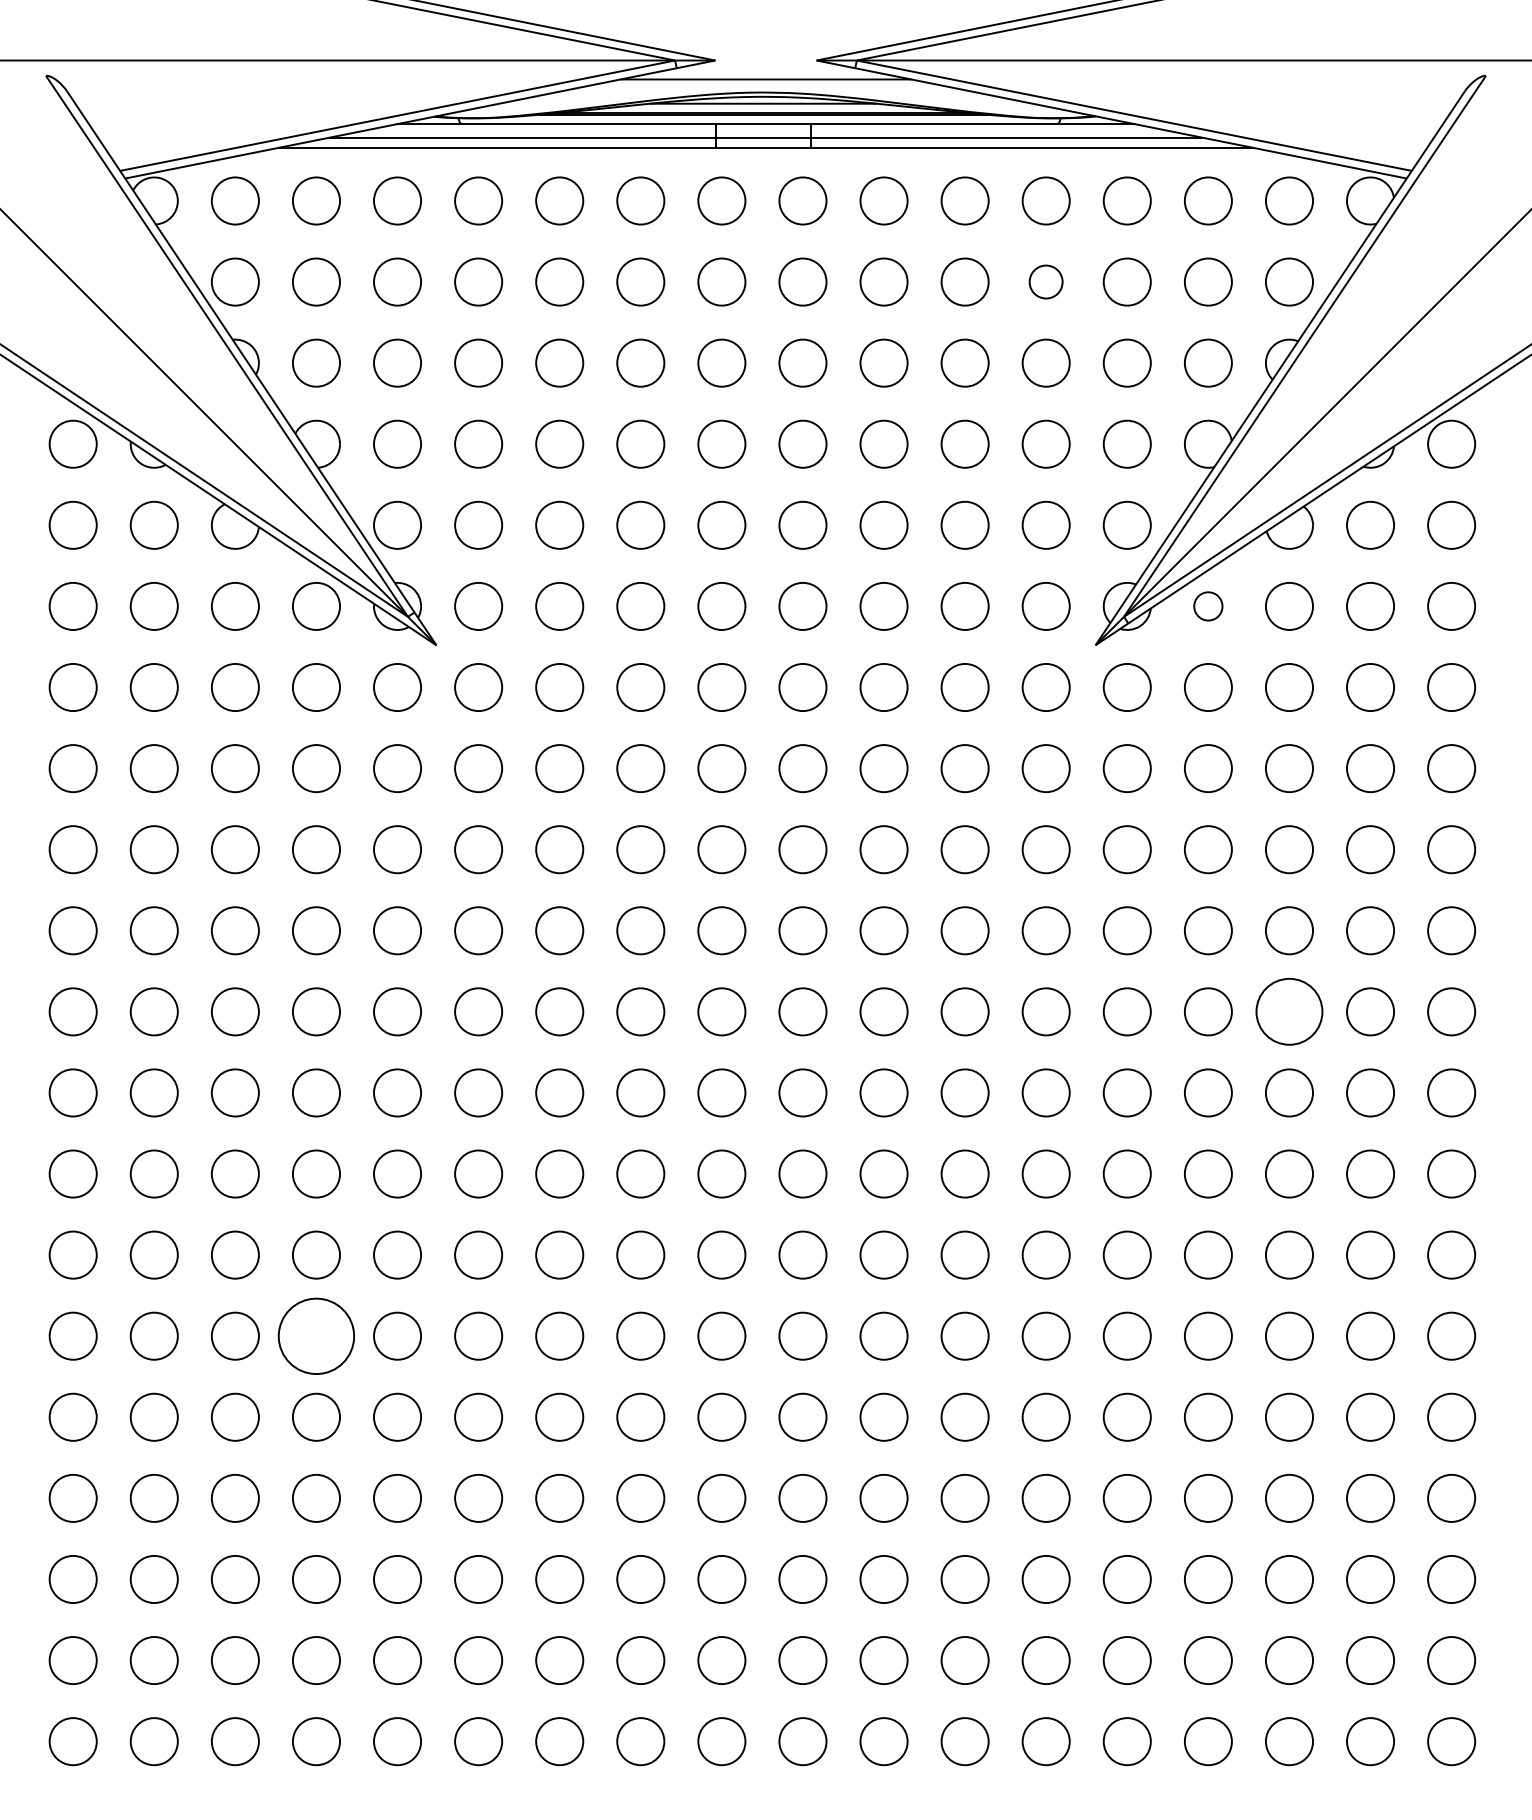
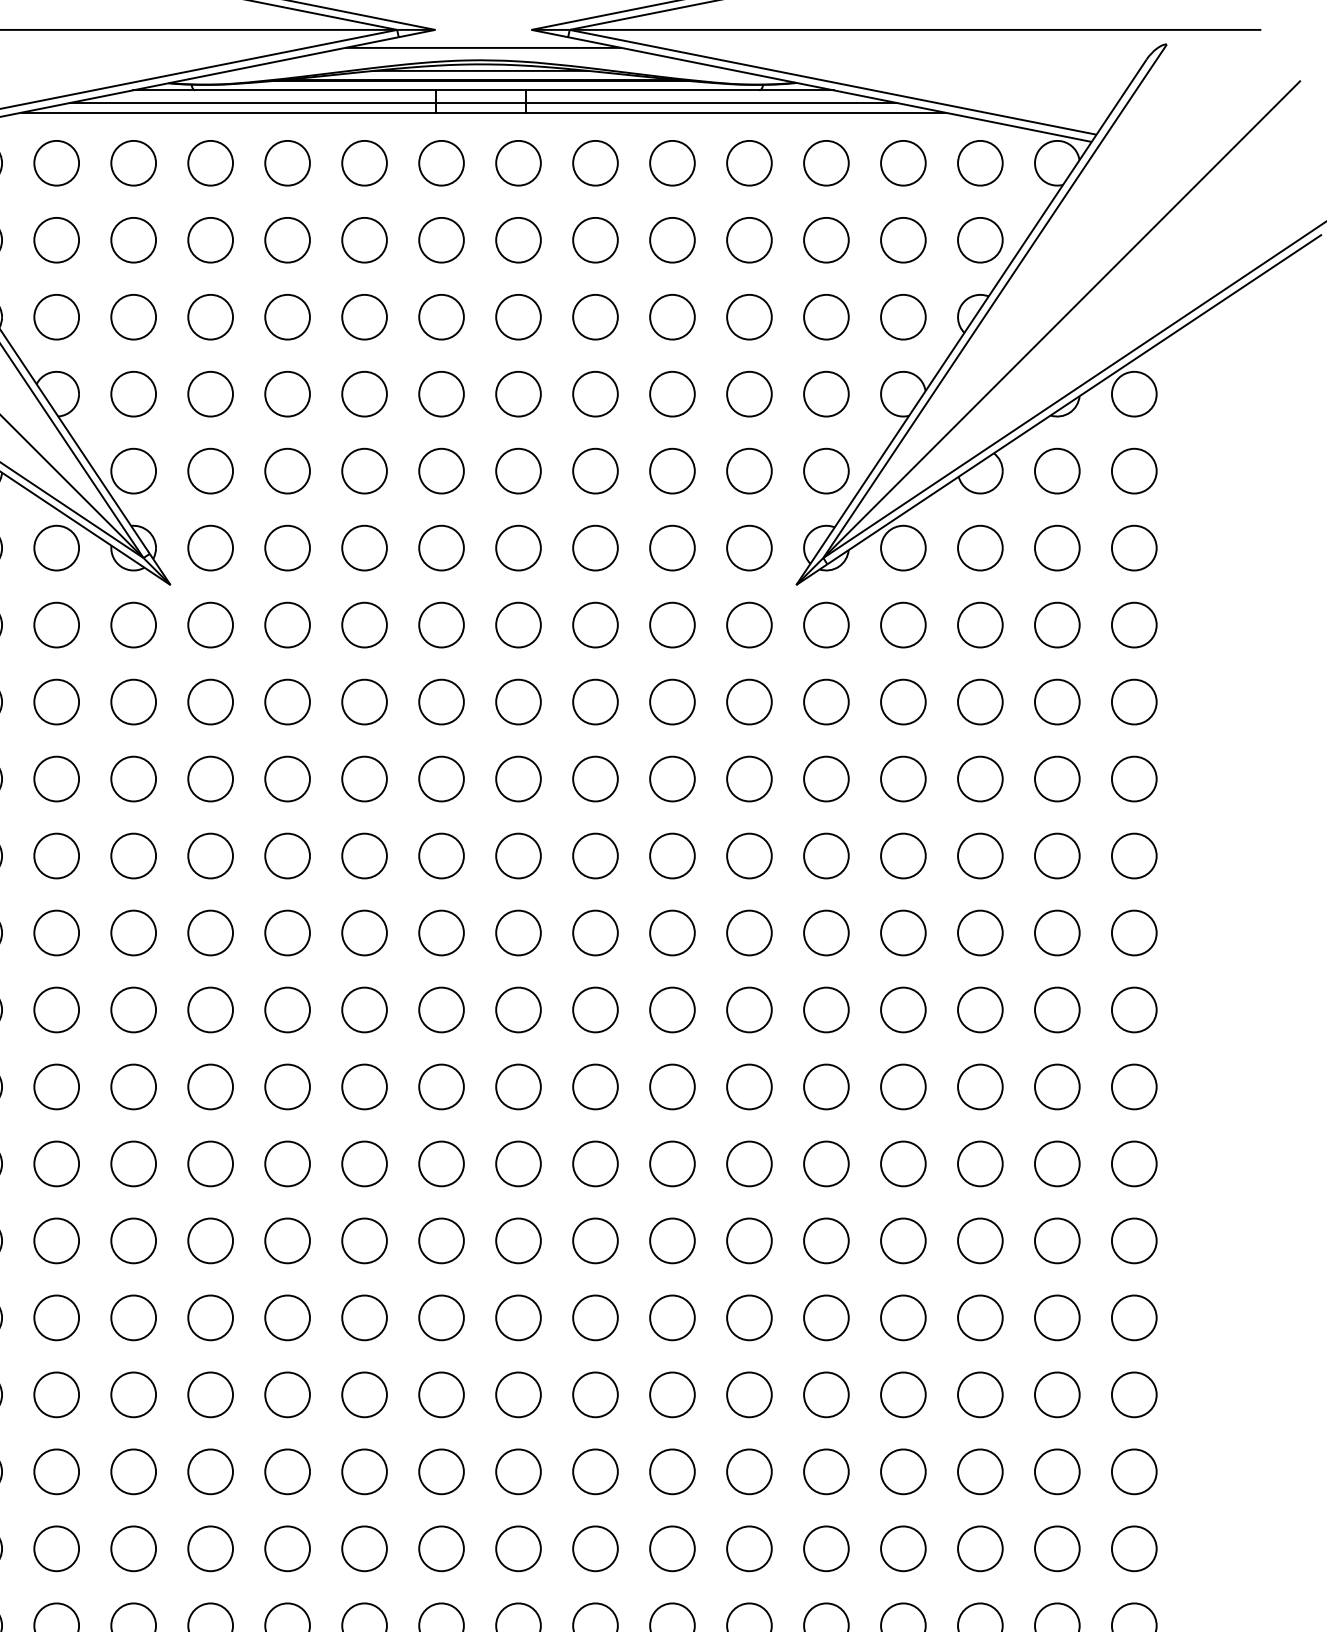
circle: (1045, 281) -> (748, 239), size x1.43
circle: (1207, 605) -> (902, 547), size x1.67
circle: (1289, 1011) -> (980, 932), size x0.71
circle: (316, 1335) -> (56, 1240), size x0.62

